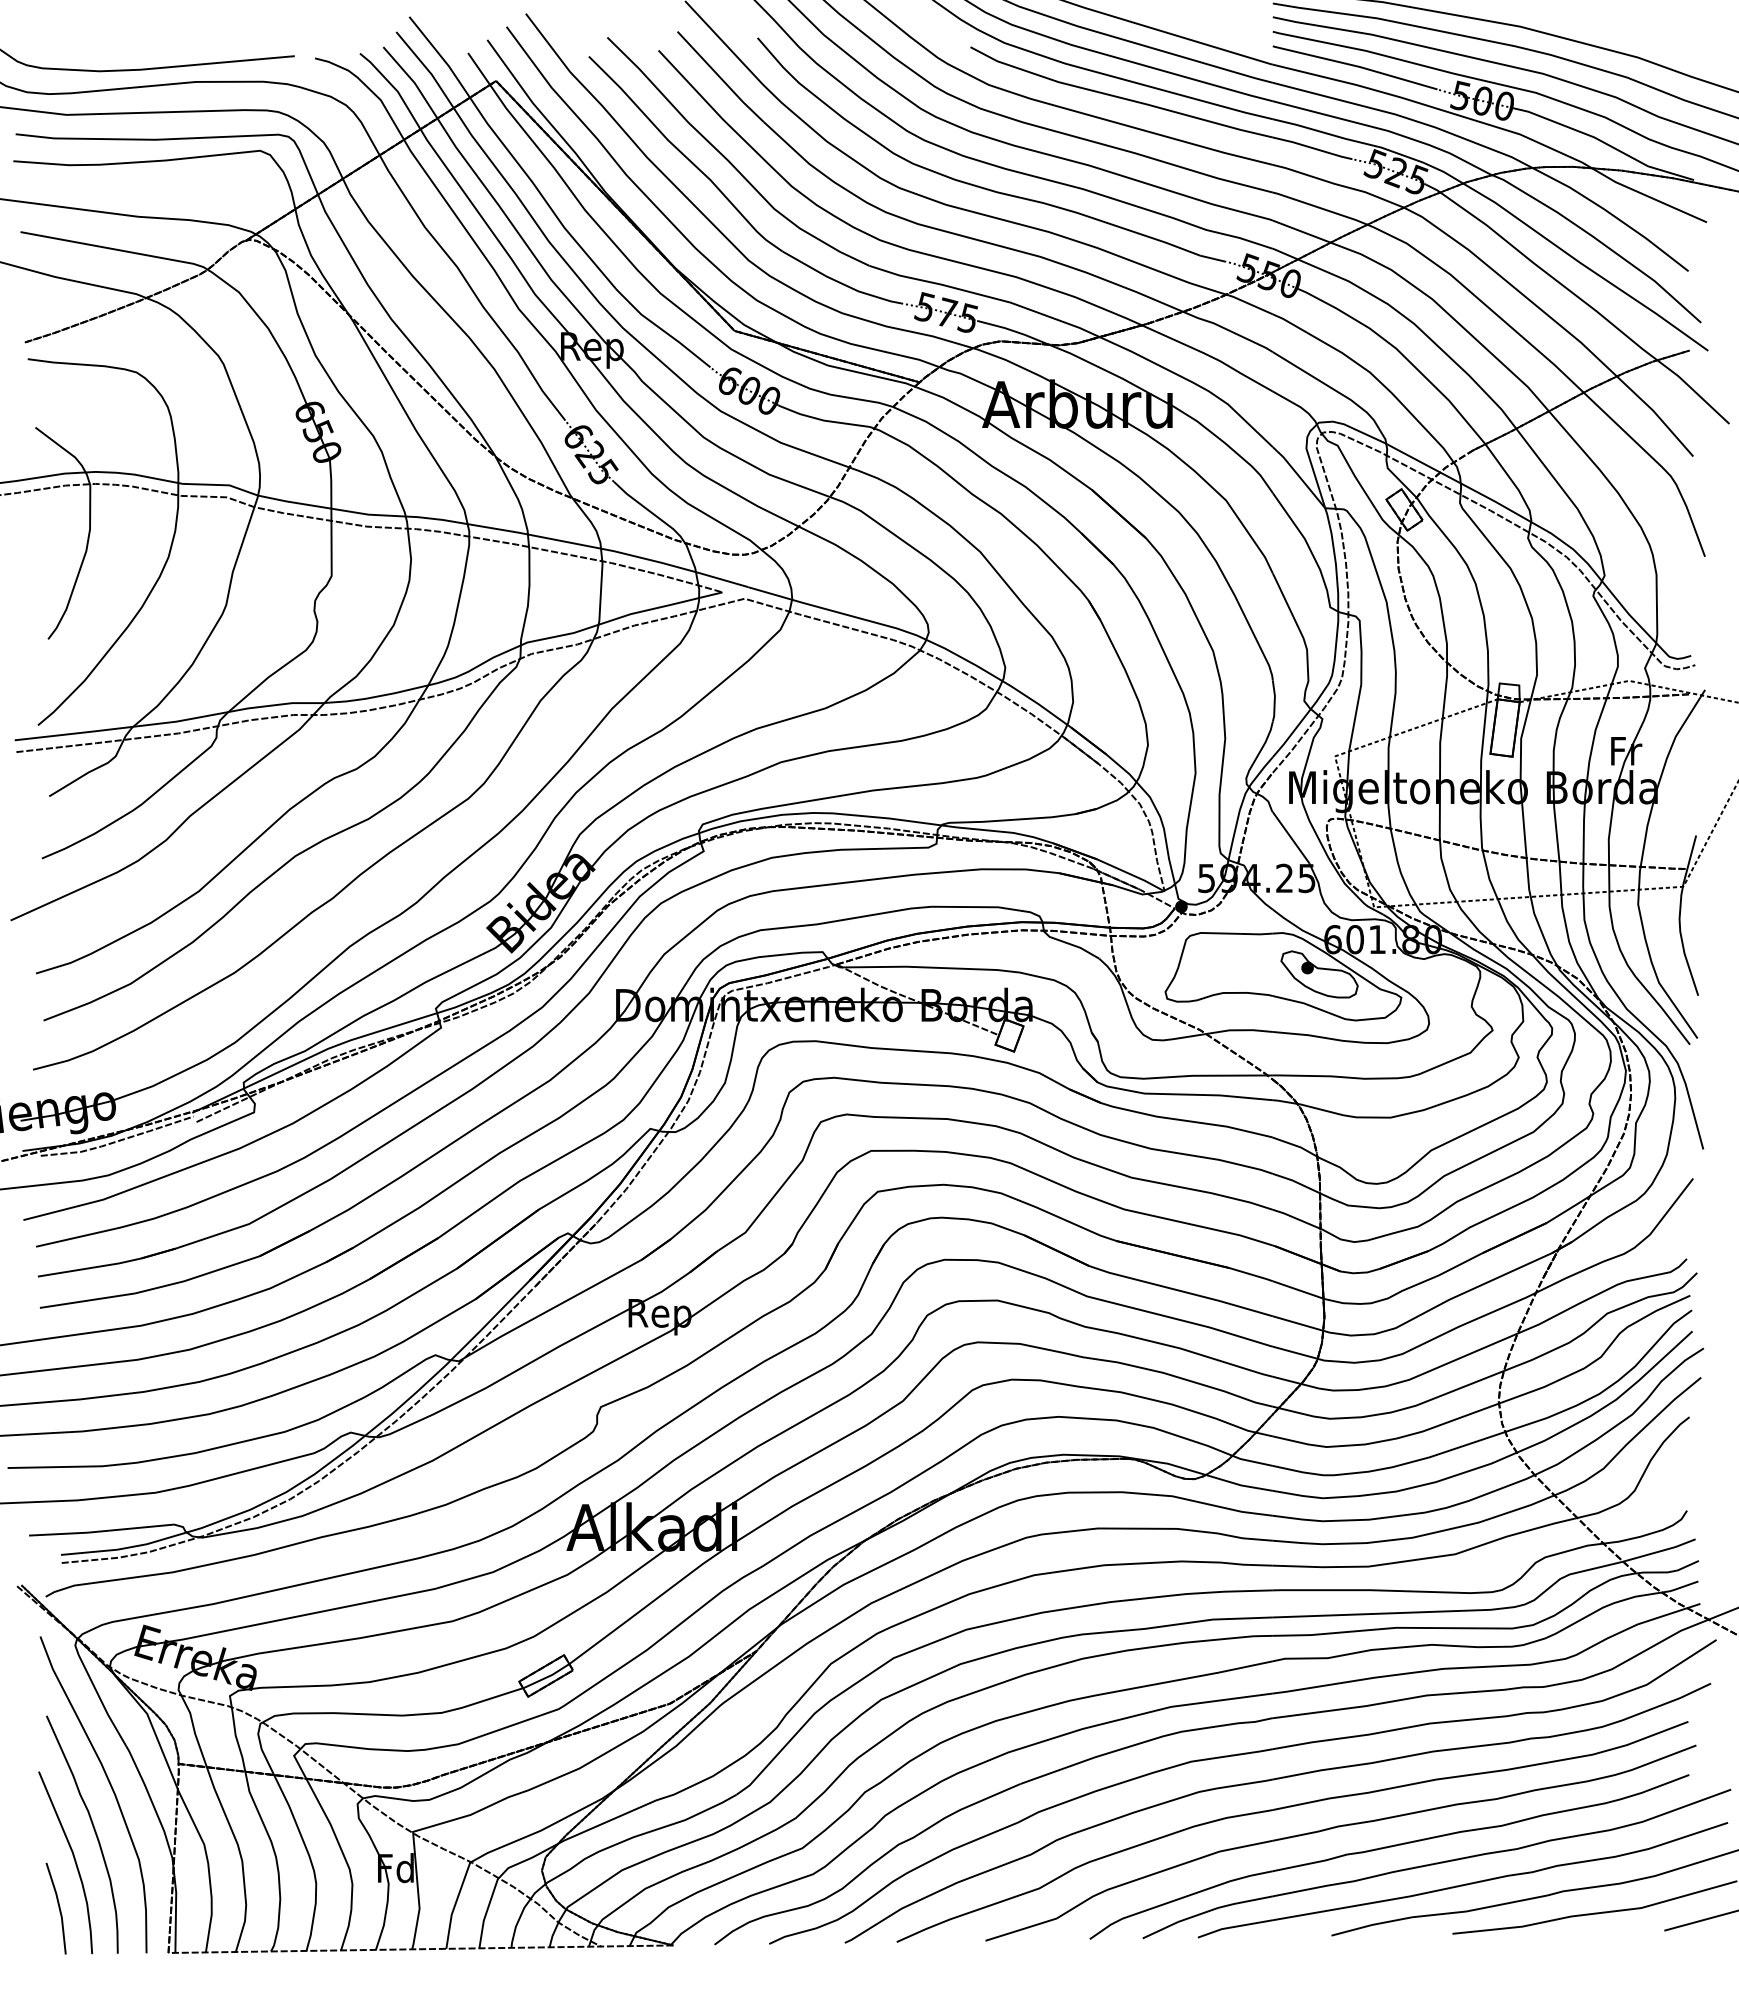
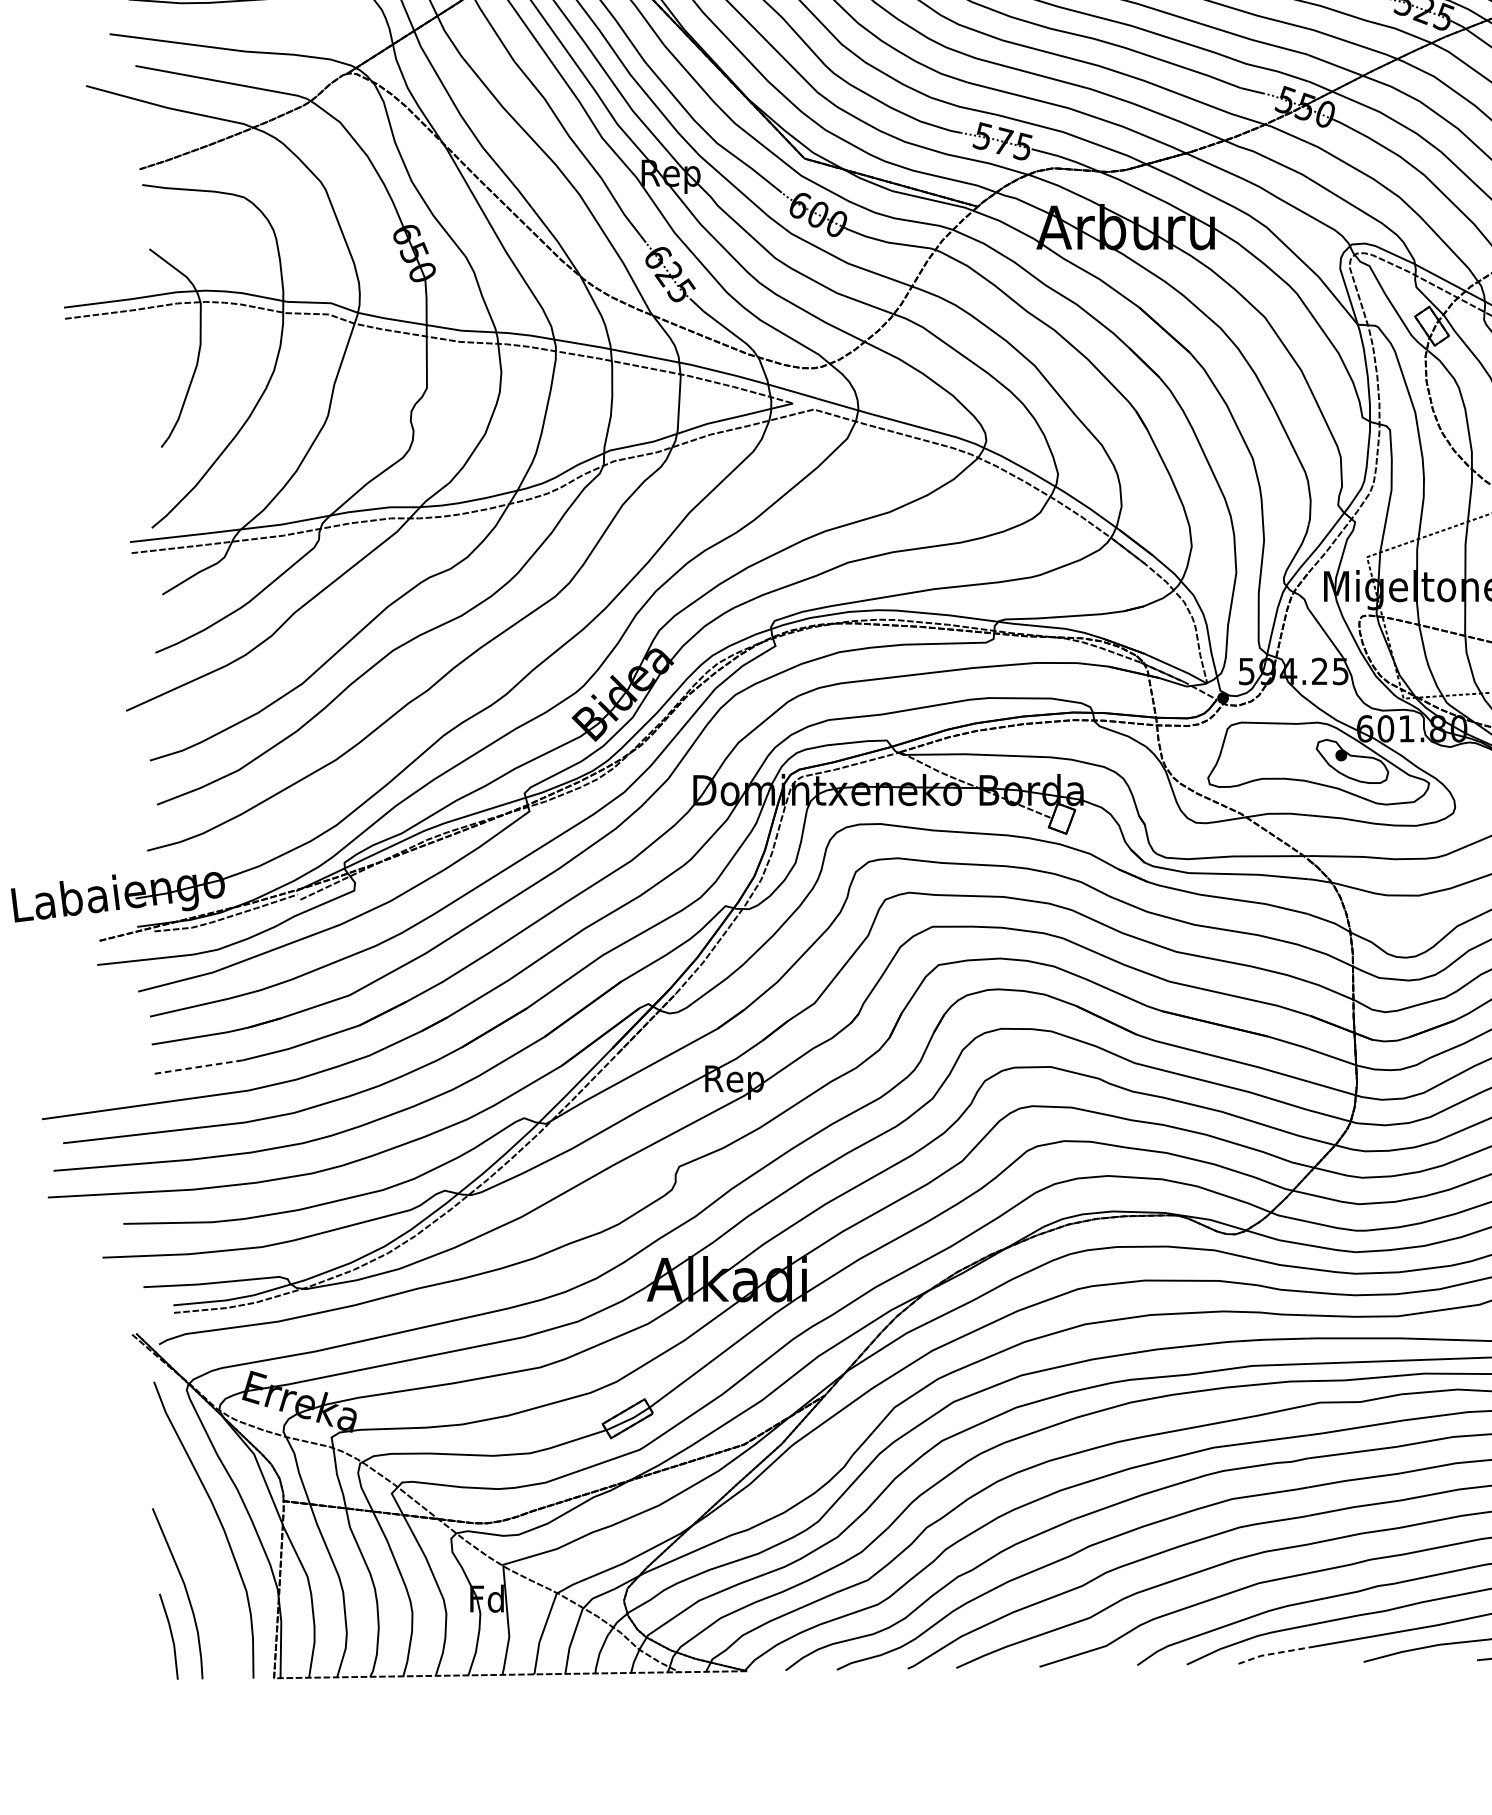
line: (86, 1300) -> (197, 1066), solid -> dashed
curve: (93, 1829) -> (203, 1562), removed
line: (1234, 1926) -> (1272, 1653), solid -> dashed

